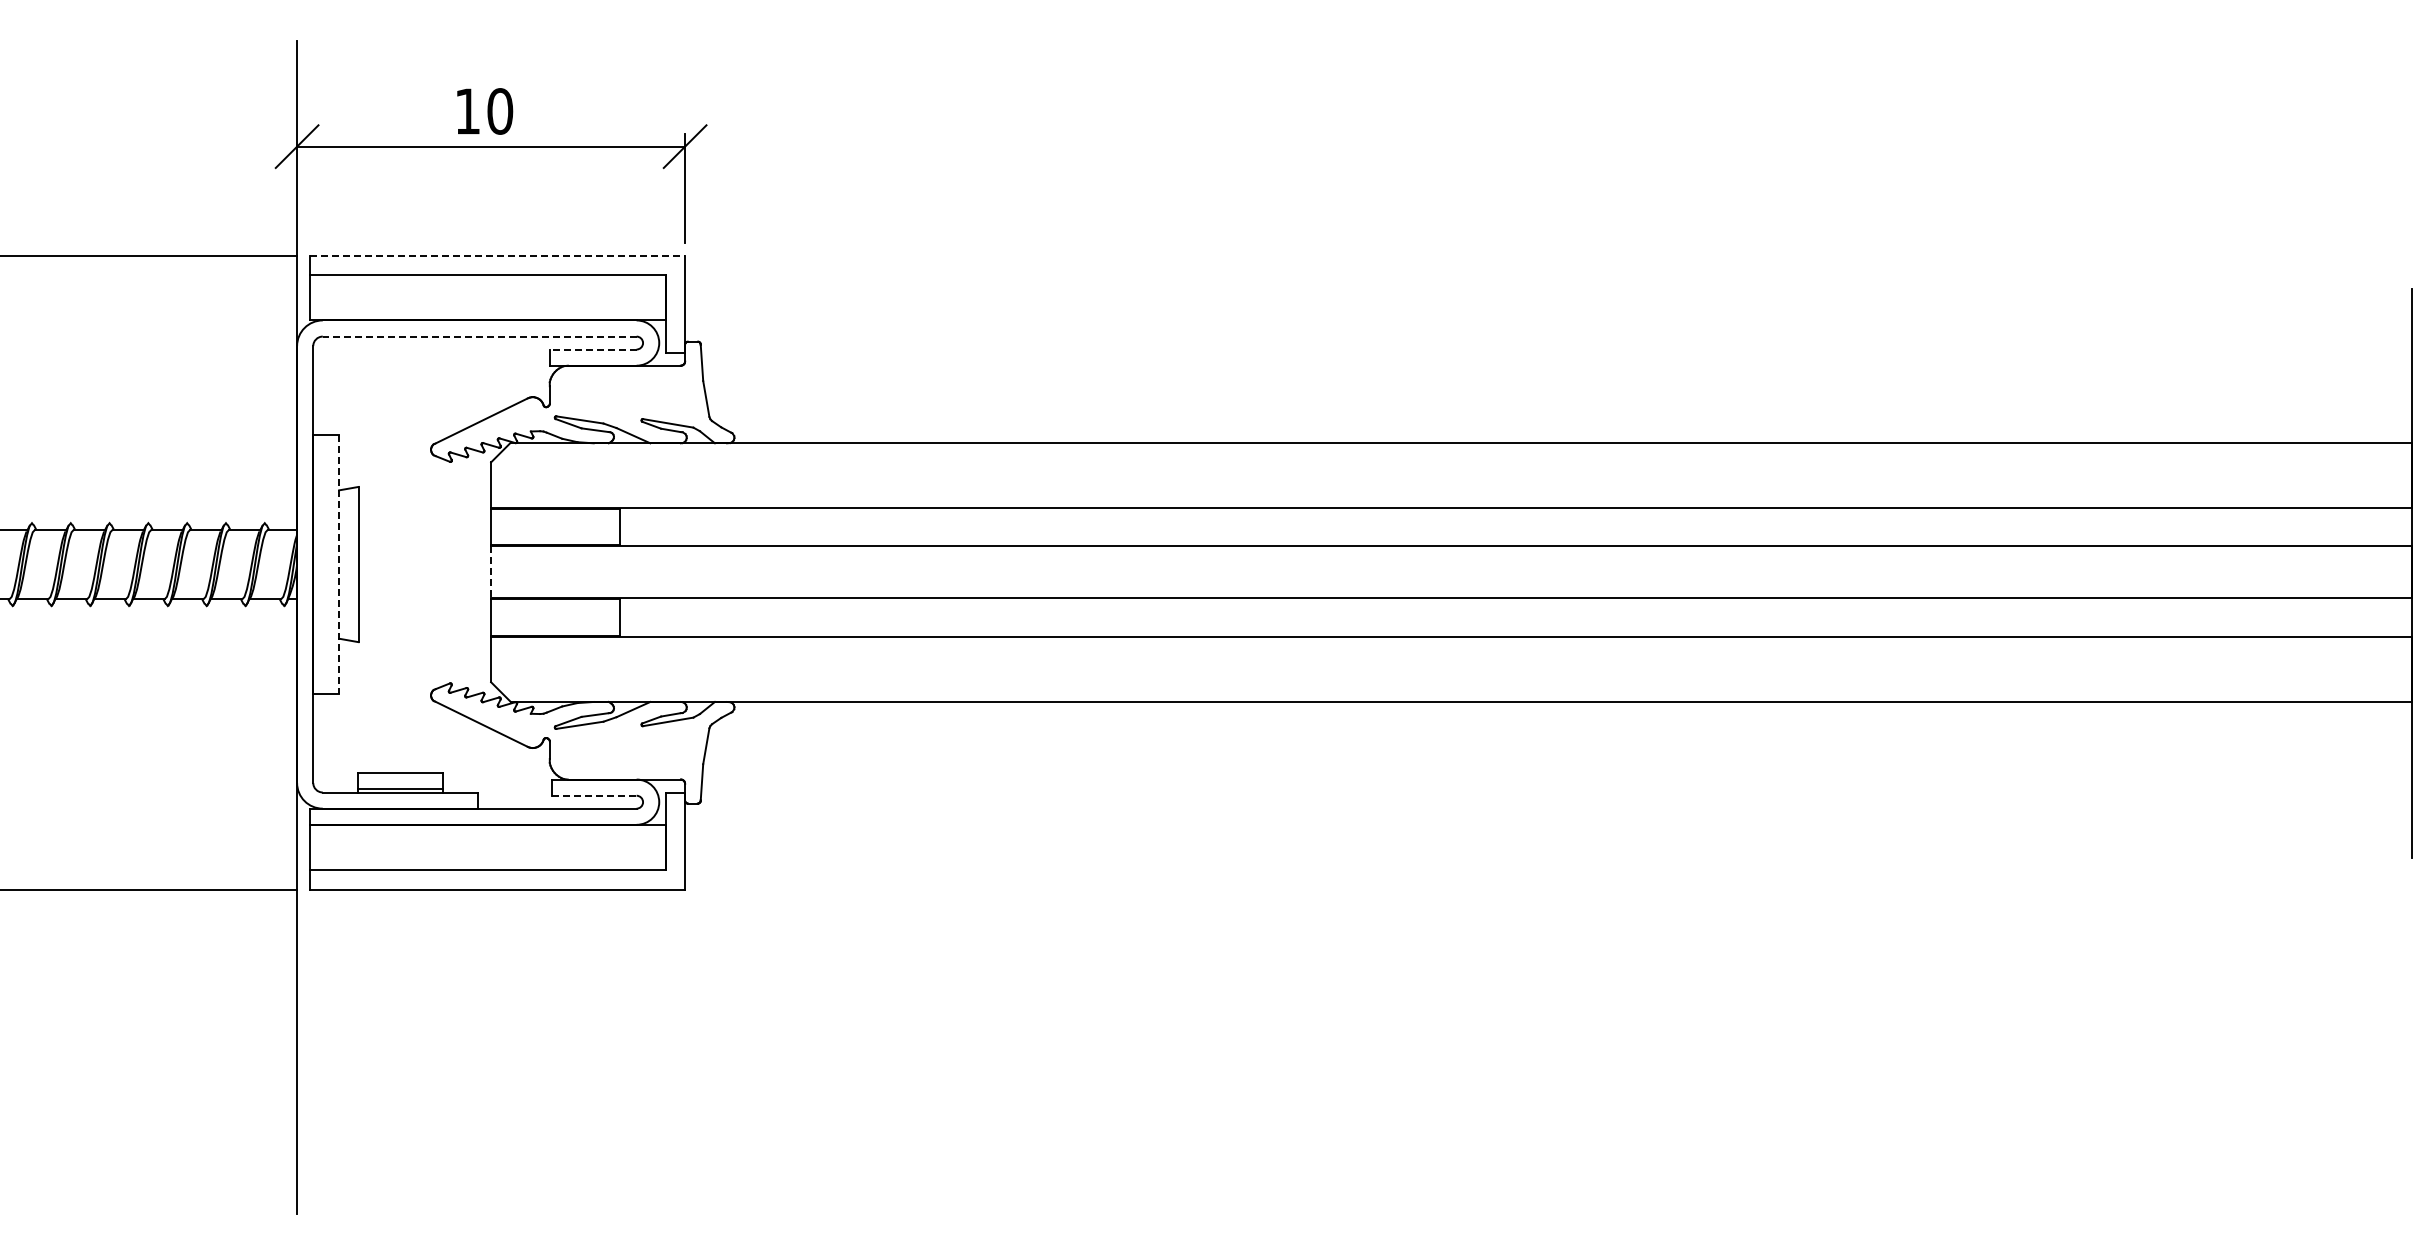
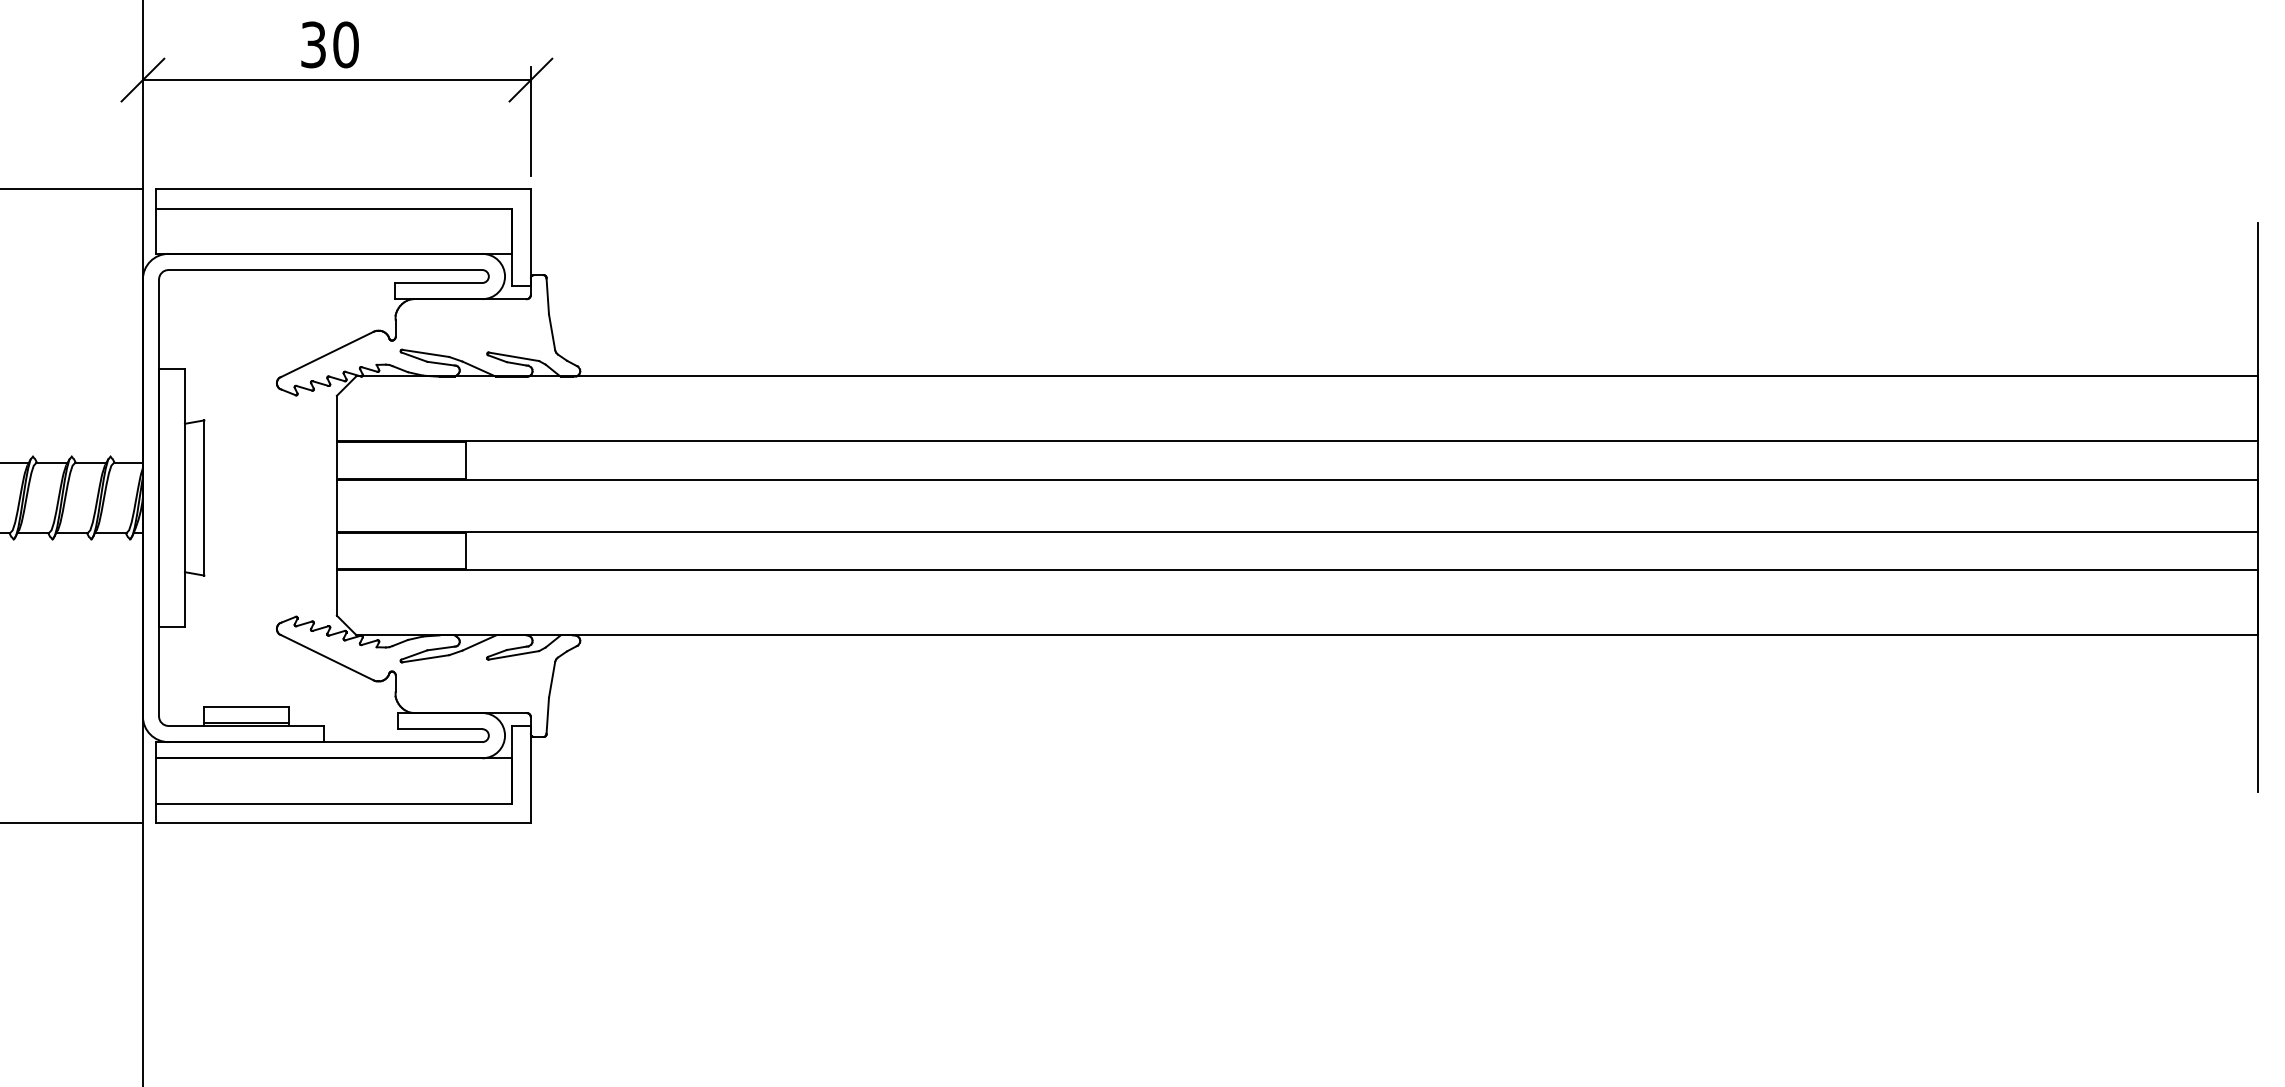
text: (467, 111) -> (313, 44), 10 -> 30
line: (497, 255) -> (343, 188), dashed -> solid
line: (479, 336) -> (325, 269), dashed -> solid
line: (593, 349) -> (439, 282), dashed -> solid
line: (339, 565) -> (185, 498), dashed -> solid
line: (491, 572) -> (337, 505), dashed -> solid
line: (594, 795) -> (440, 728), dashed -> solid

